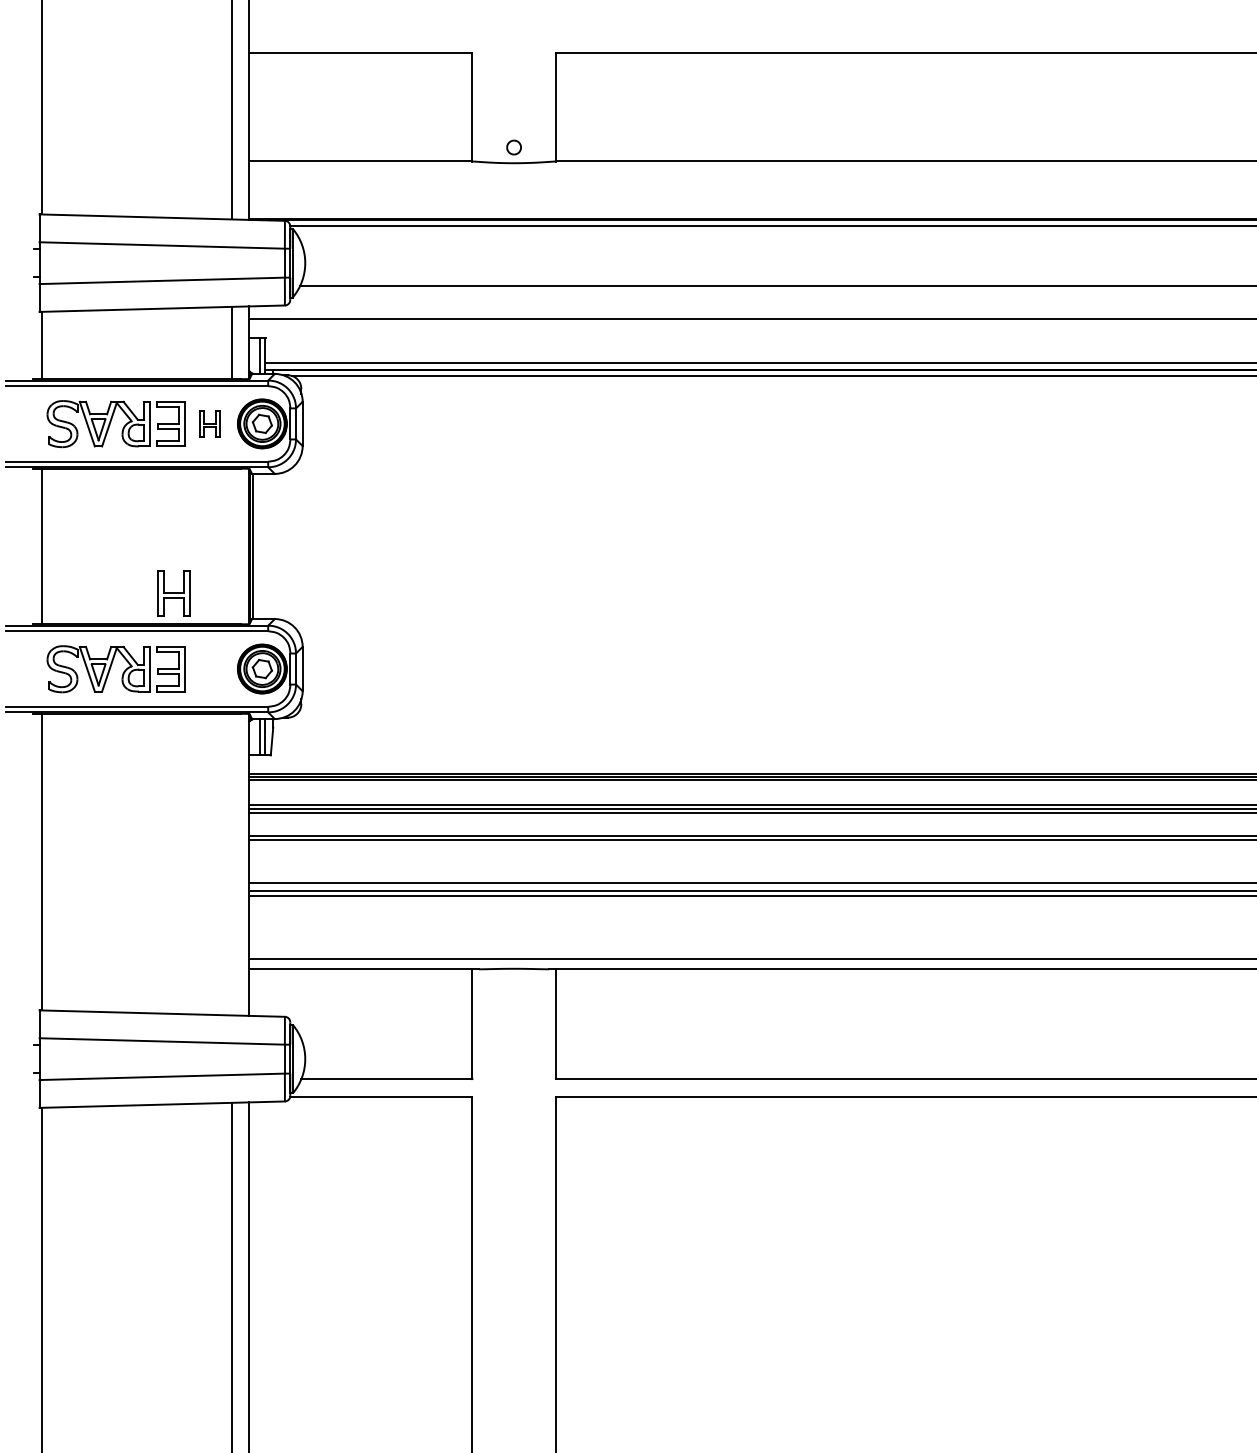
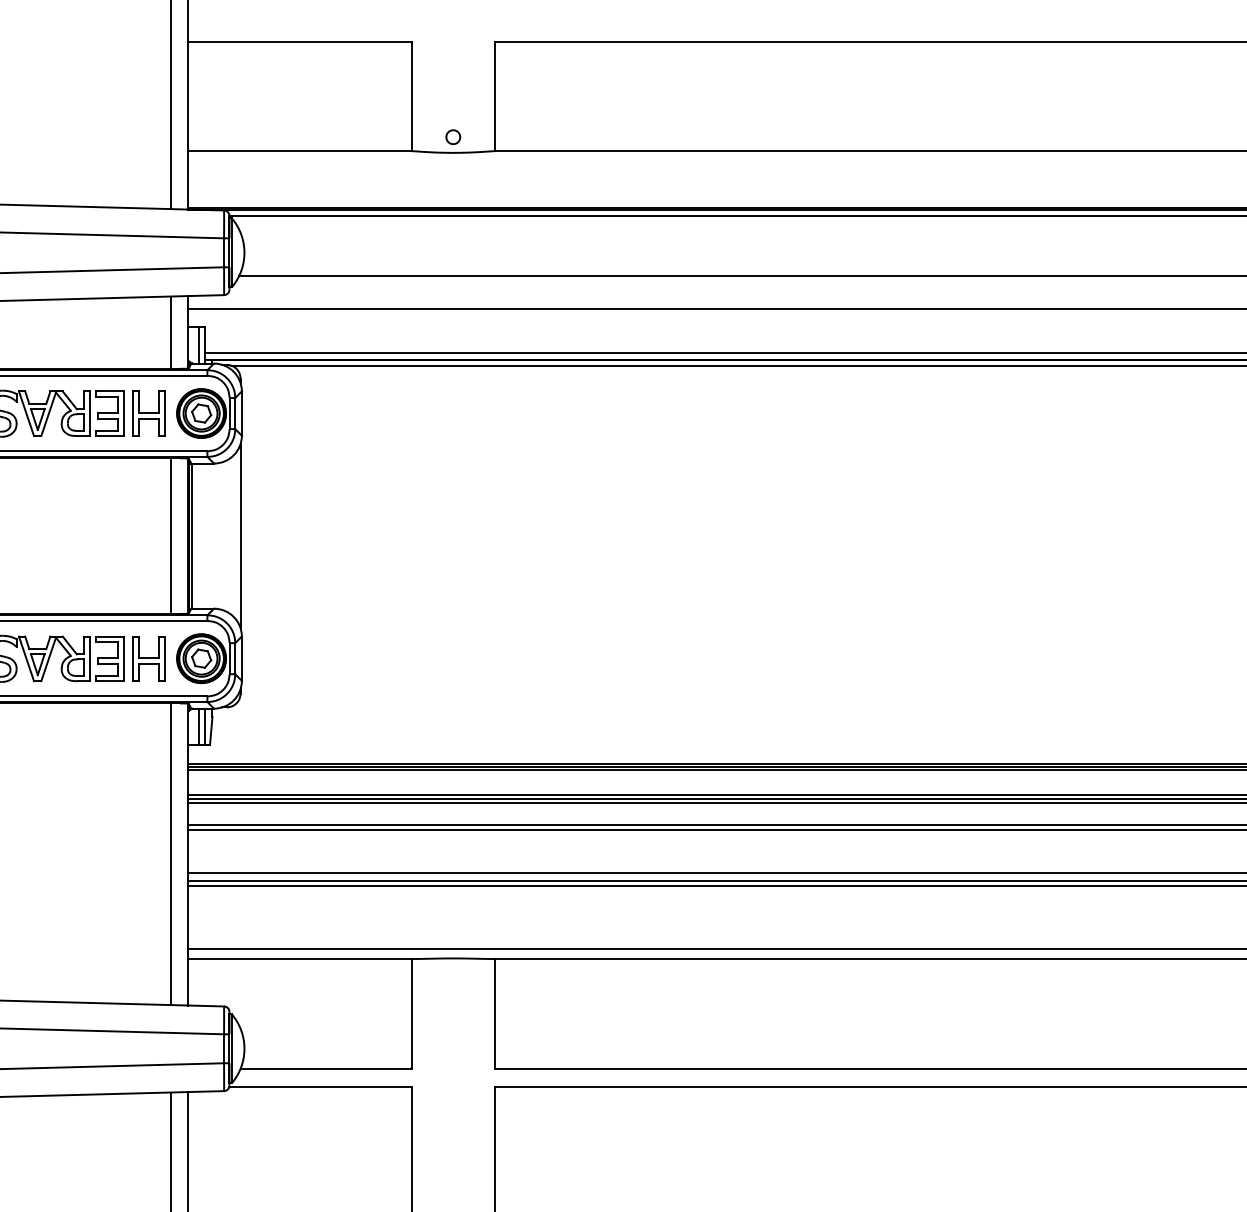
part: (209, 423) -> (148, 413), size x1.67
line: (231, 546) -> (170, 536), added
line: (301, 546) -> (240, 536), added
part: (173, 593) -> (148, 659), moved
line: (231, 864) -> (170, 854), added

